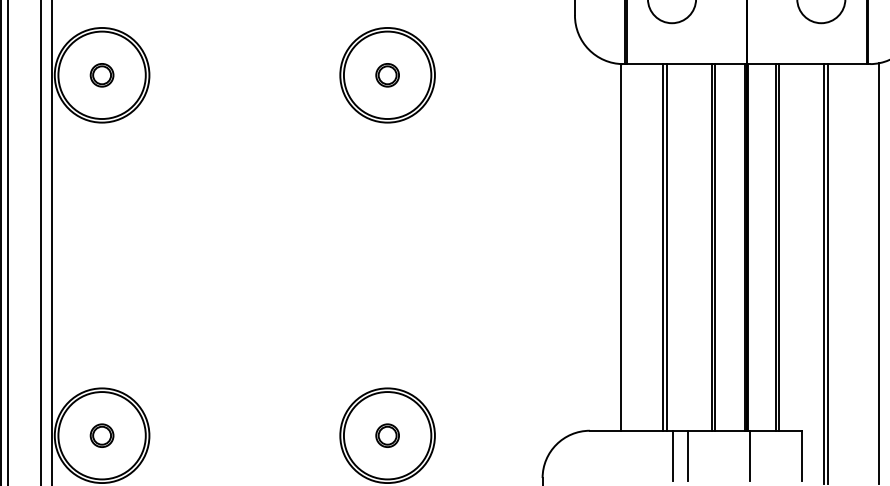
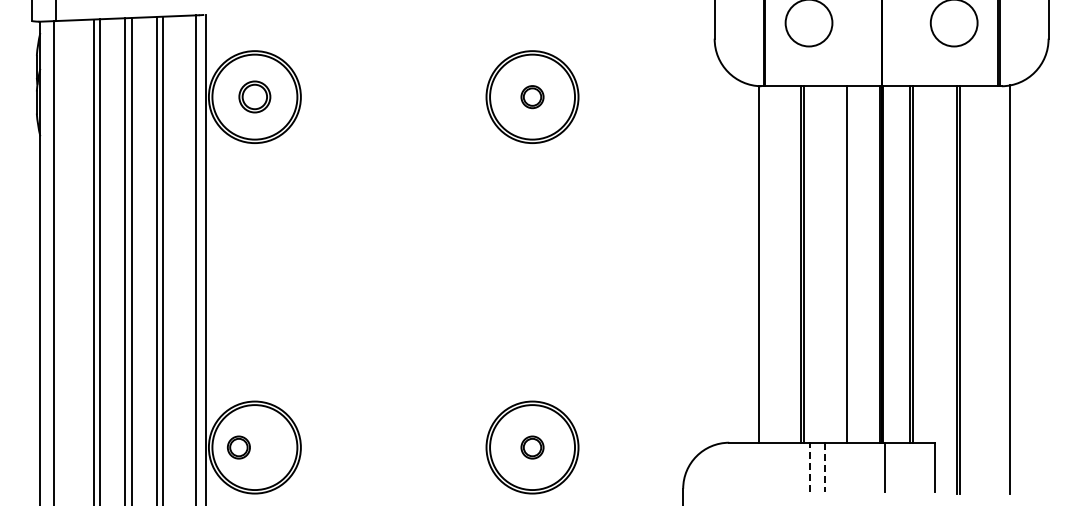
part: (101, 75) -> (254, 97), size x1.4
line: (714, 247) -> (850, 264), removed
part: (101, 435) -> (238, 447), moved
line: (672, 456) -> (809, 467), solid -> dashed
line: (687, 456) -> (824, 467), solid -> dashed

